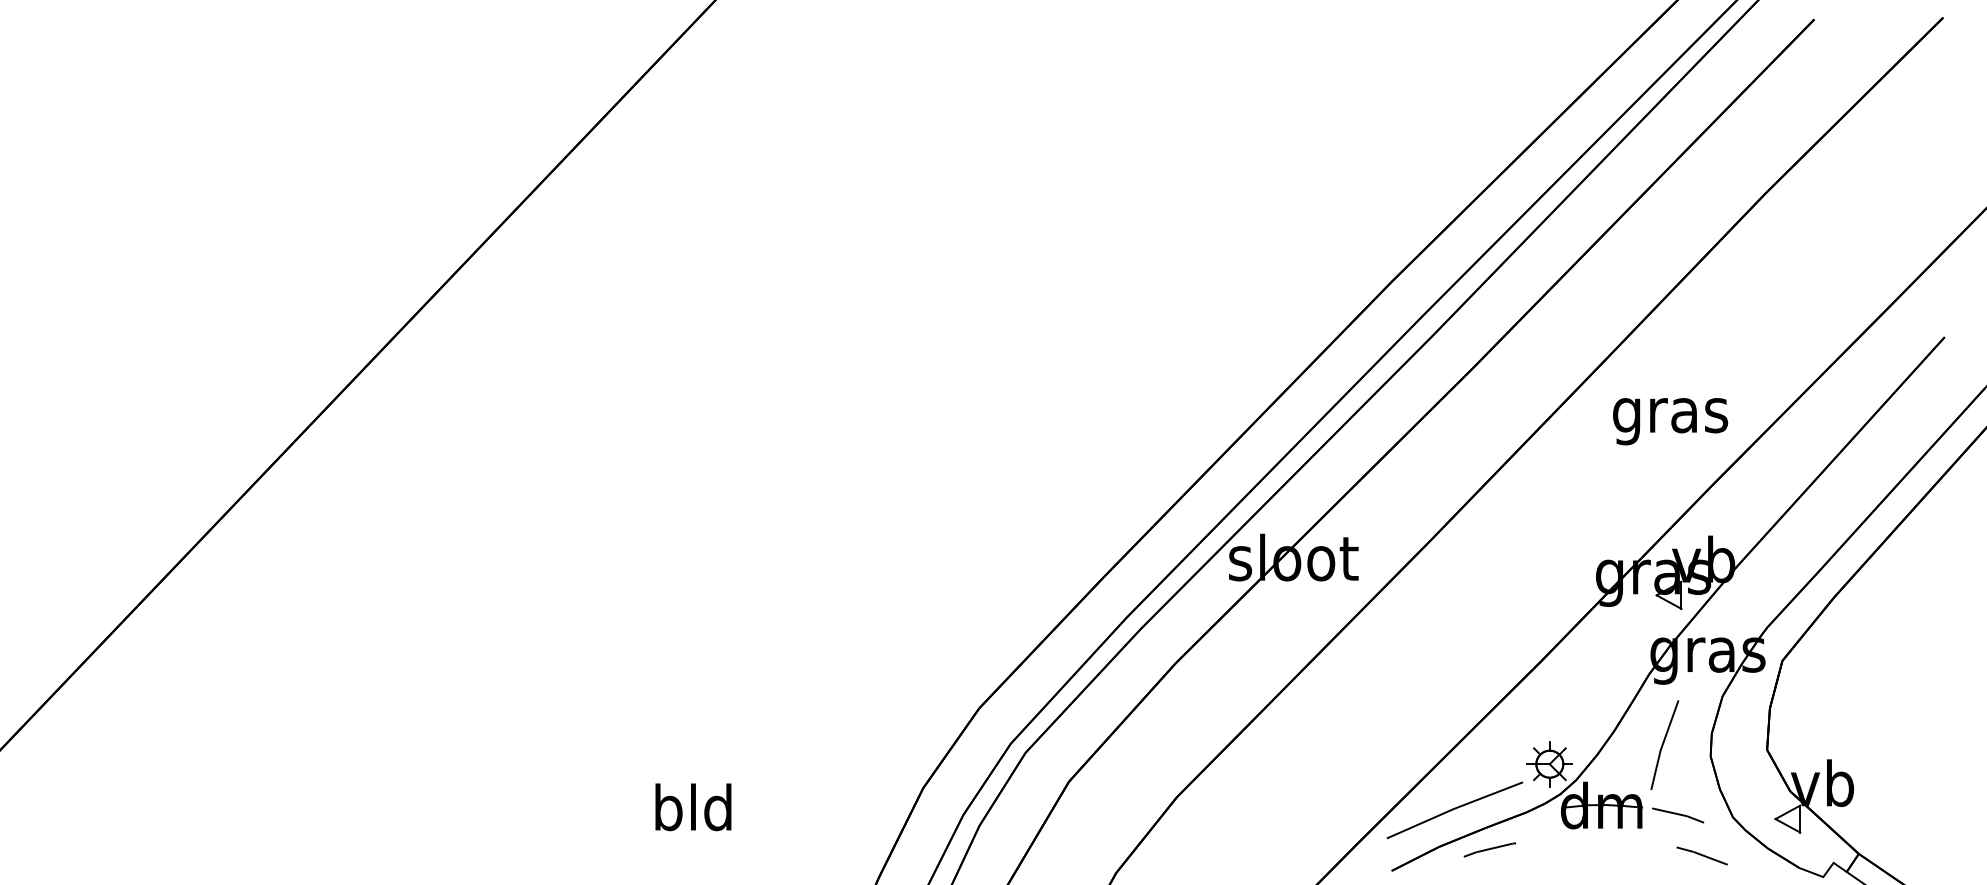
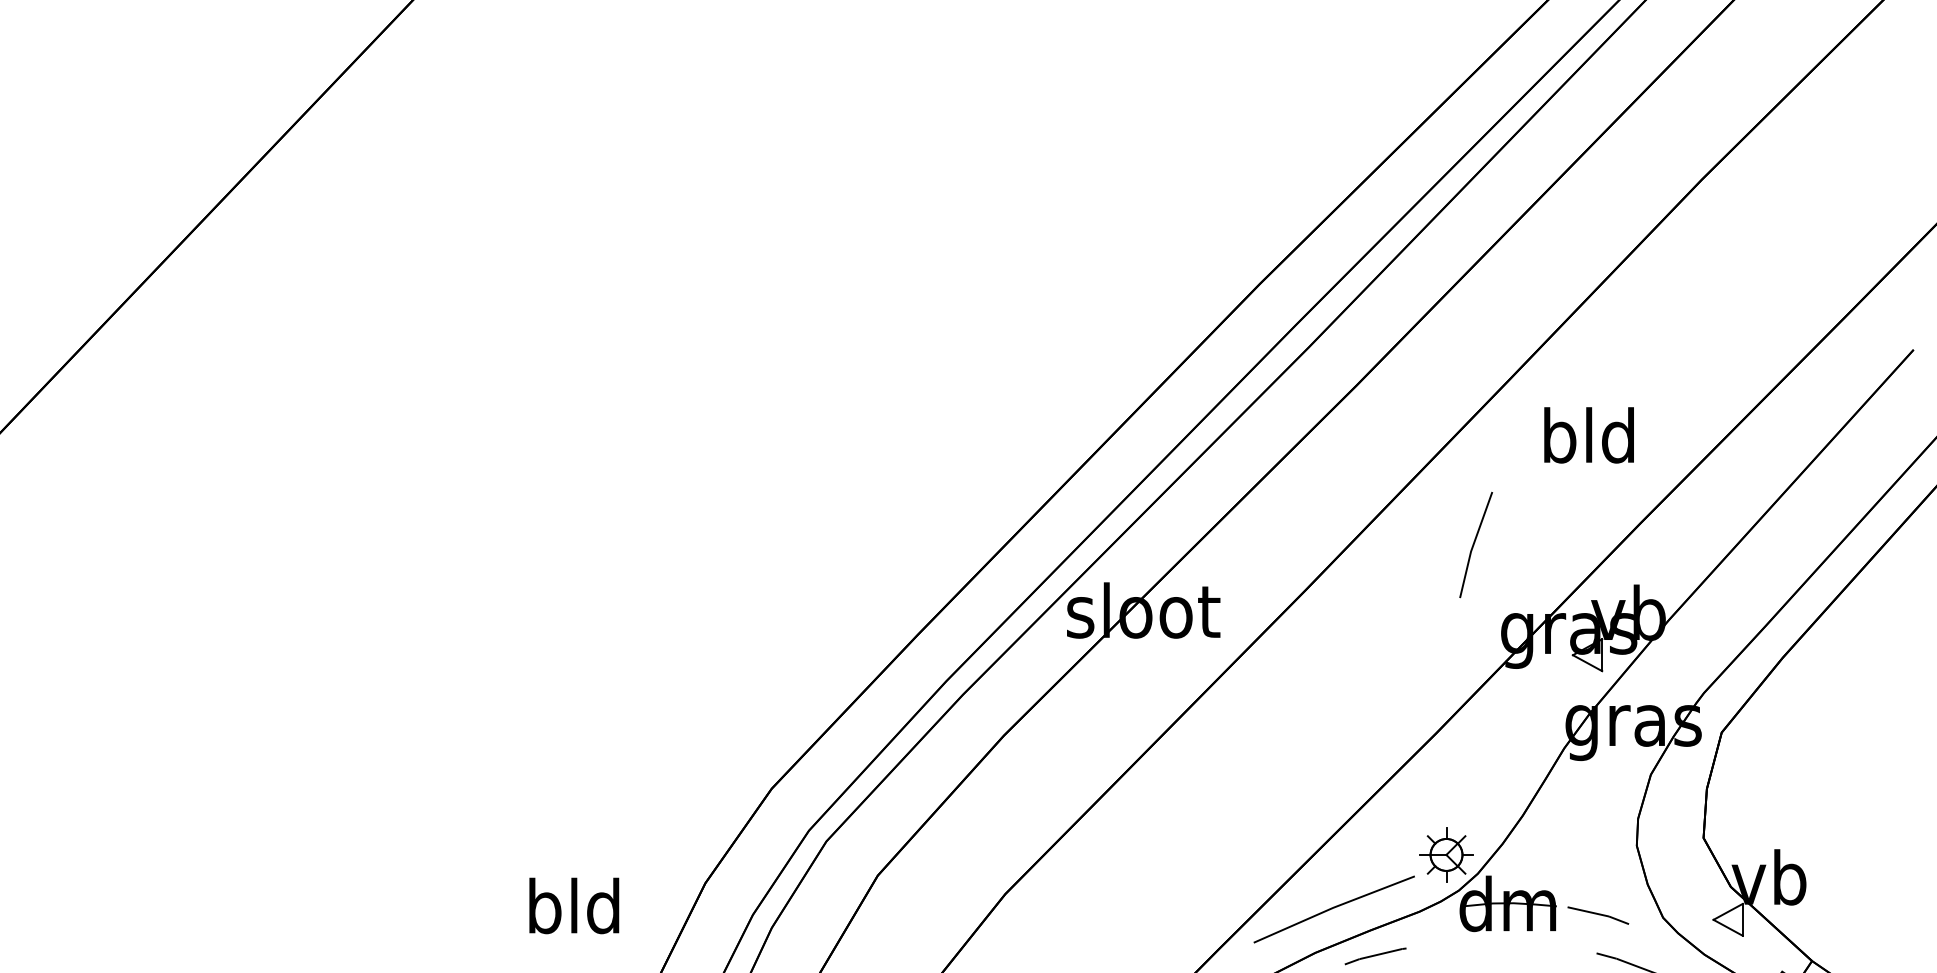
text: (1670, 415) -> (1589, 442), gras -> bld
line: (1664, 743) -> (1475, 543), moved
text: (693, 807) -> (574, 906), moved

